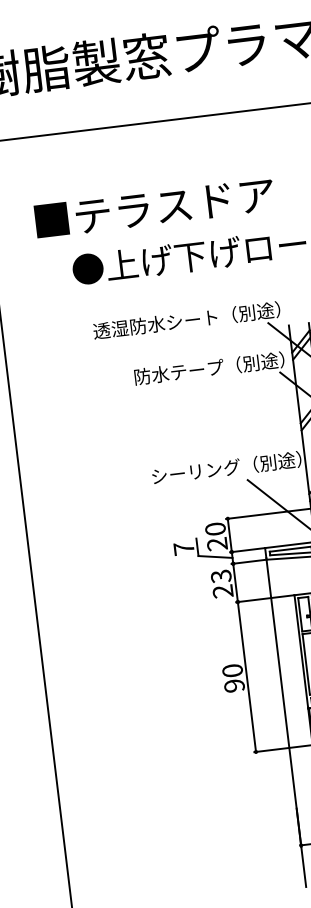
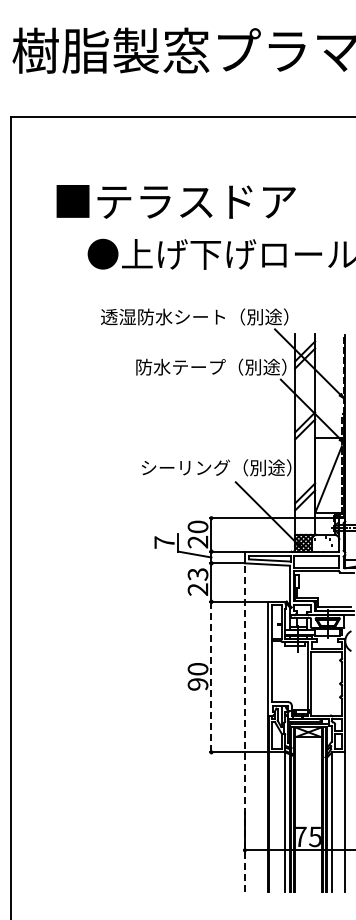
line: (247, 677) -> (211, 677), solid -> dashed
line: (285, 722) -> (244, 726), solid -> dashed

